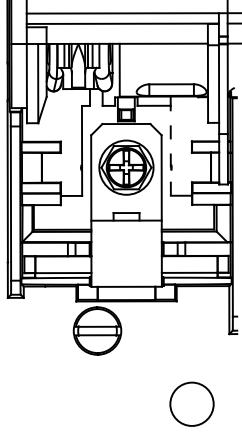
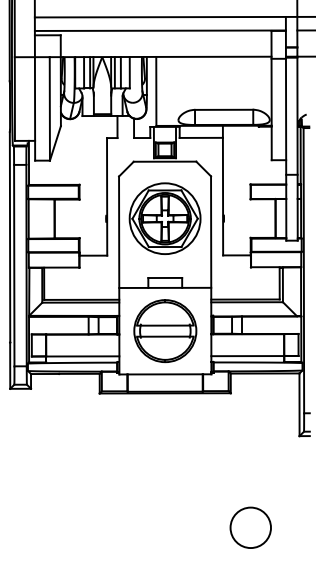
line: (171, 150) -> (223, 196), dashed -> solid
part: (97, 331) -> (165, 331), moved
circle: (191, 404) -> (250, 527), size x0.71

